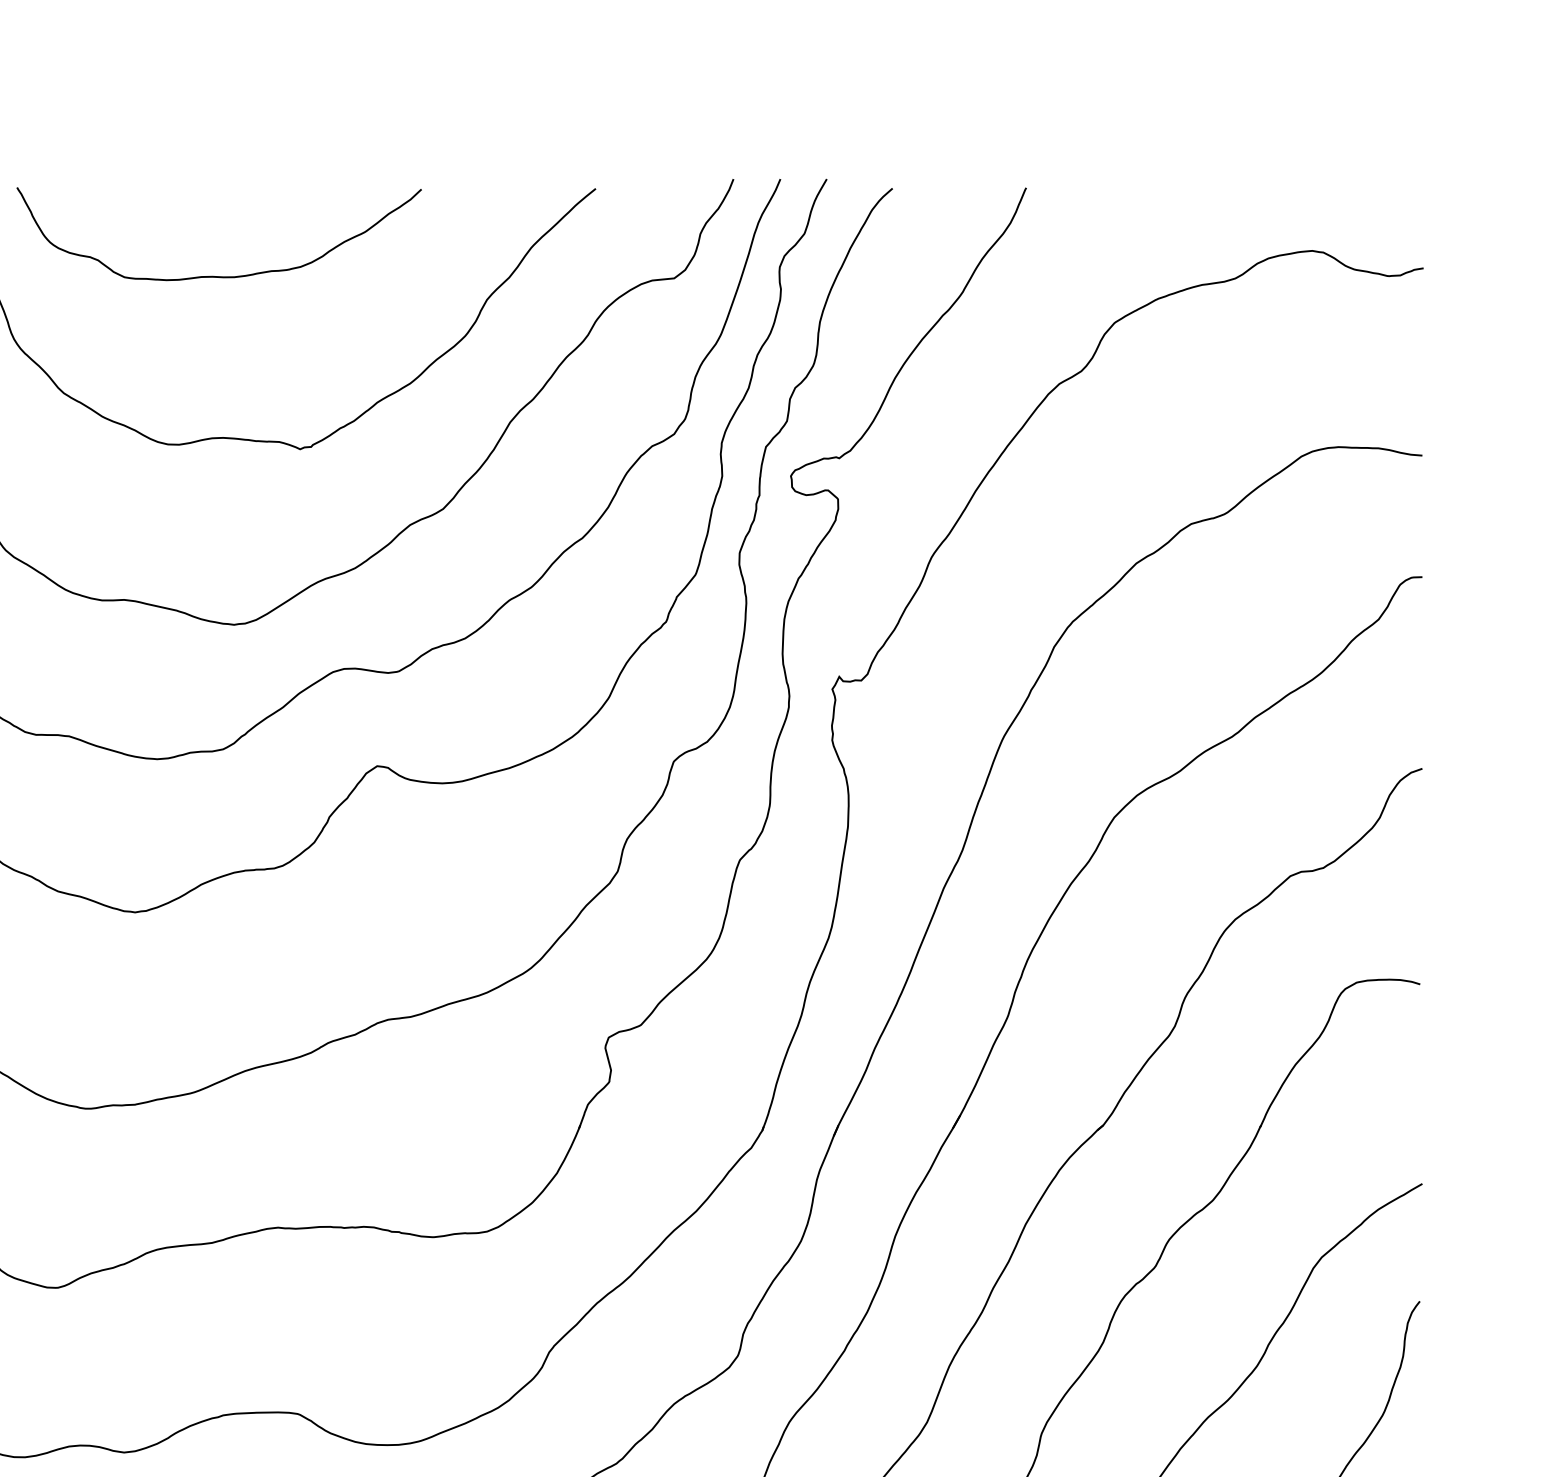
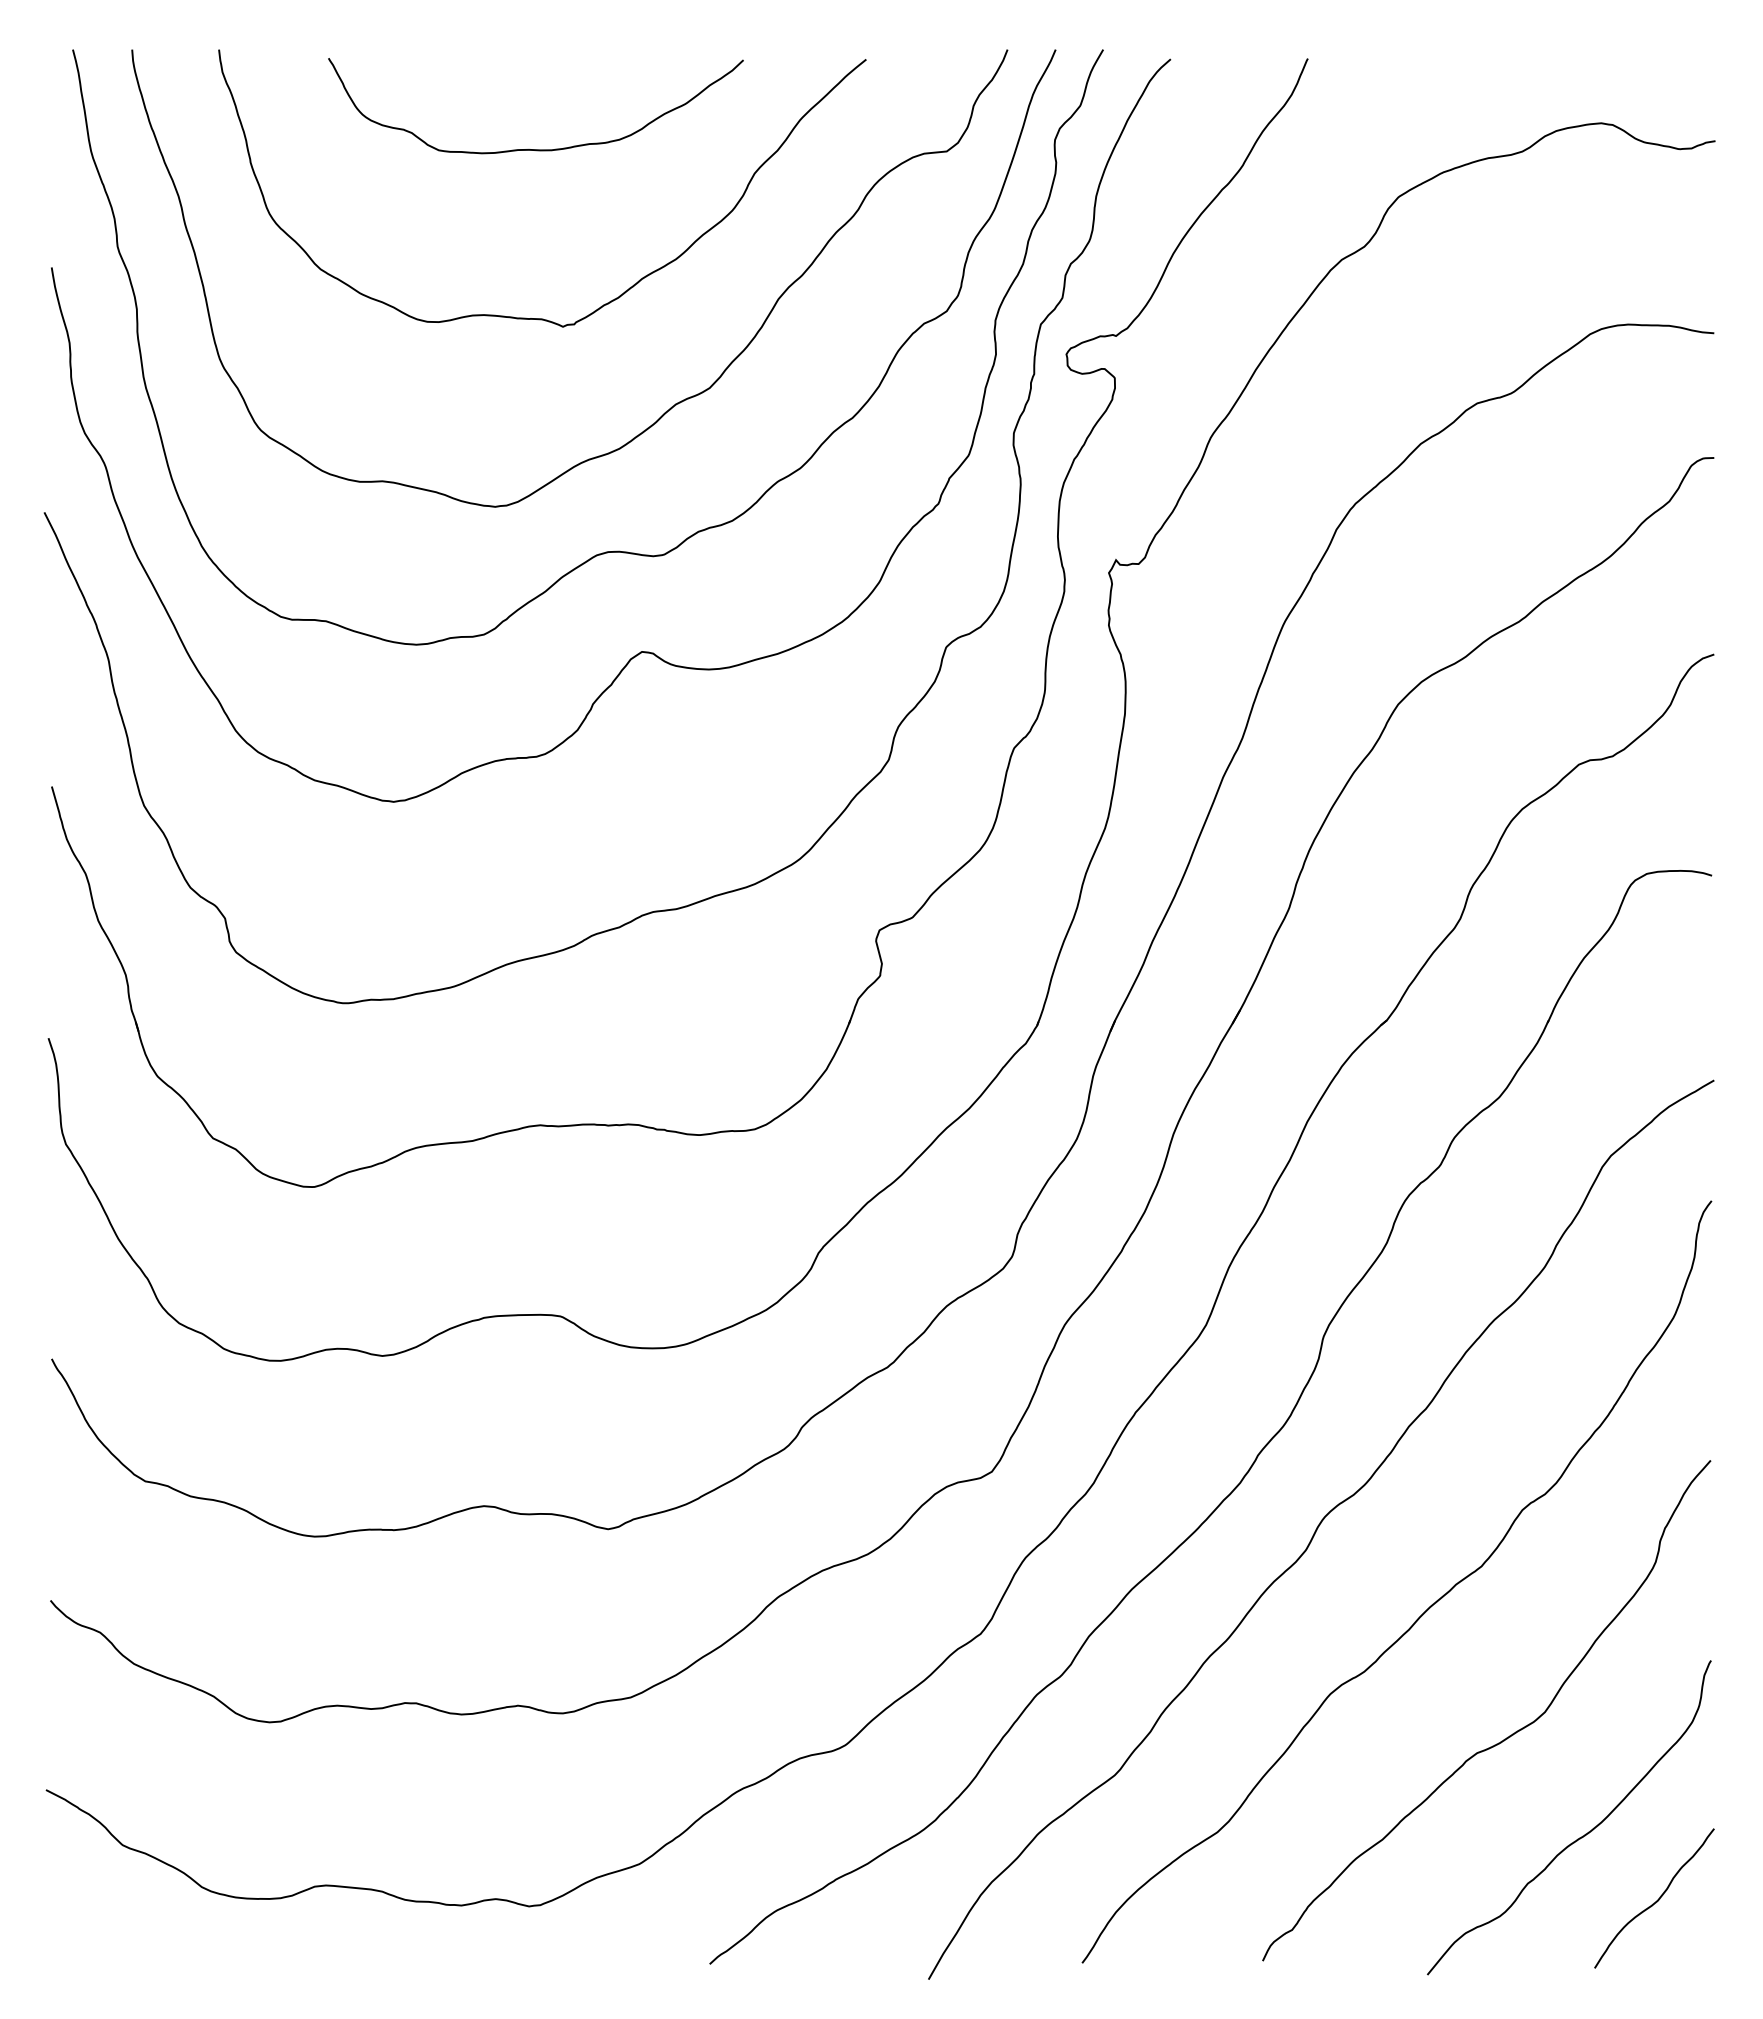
curve: (218, 276) -> (535, 149), moved

